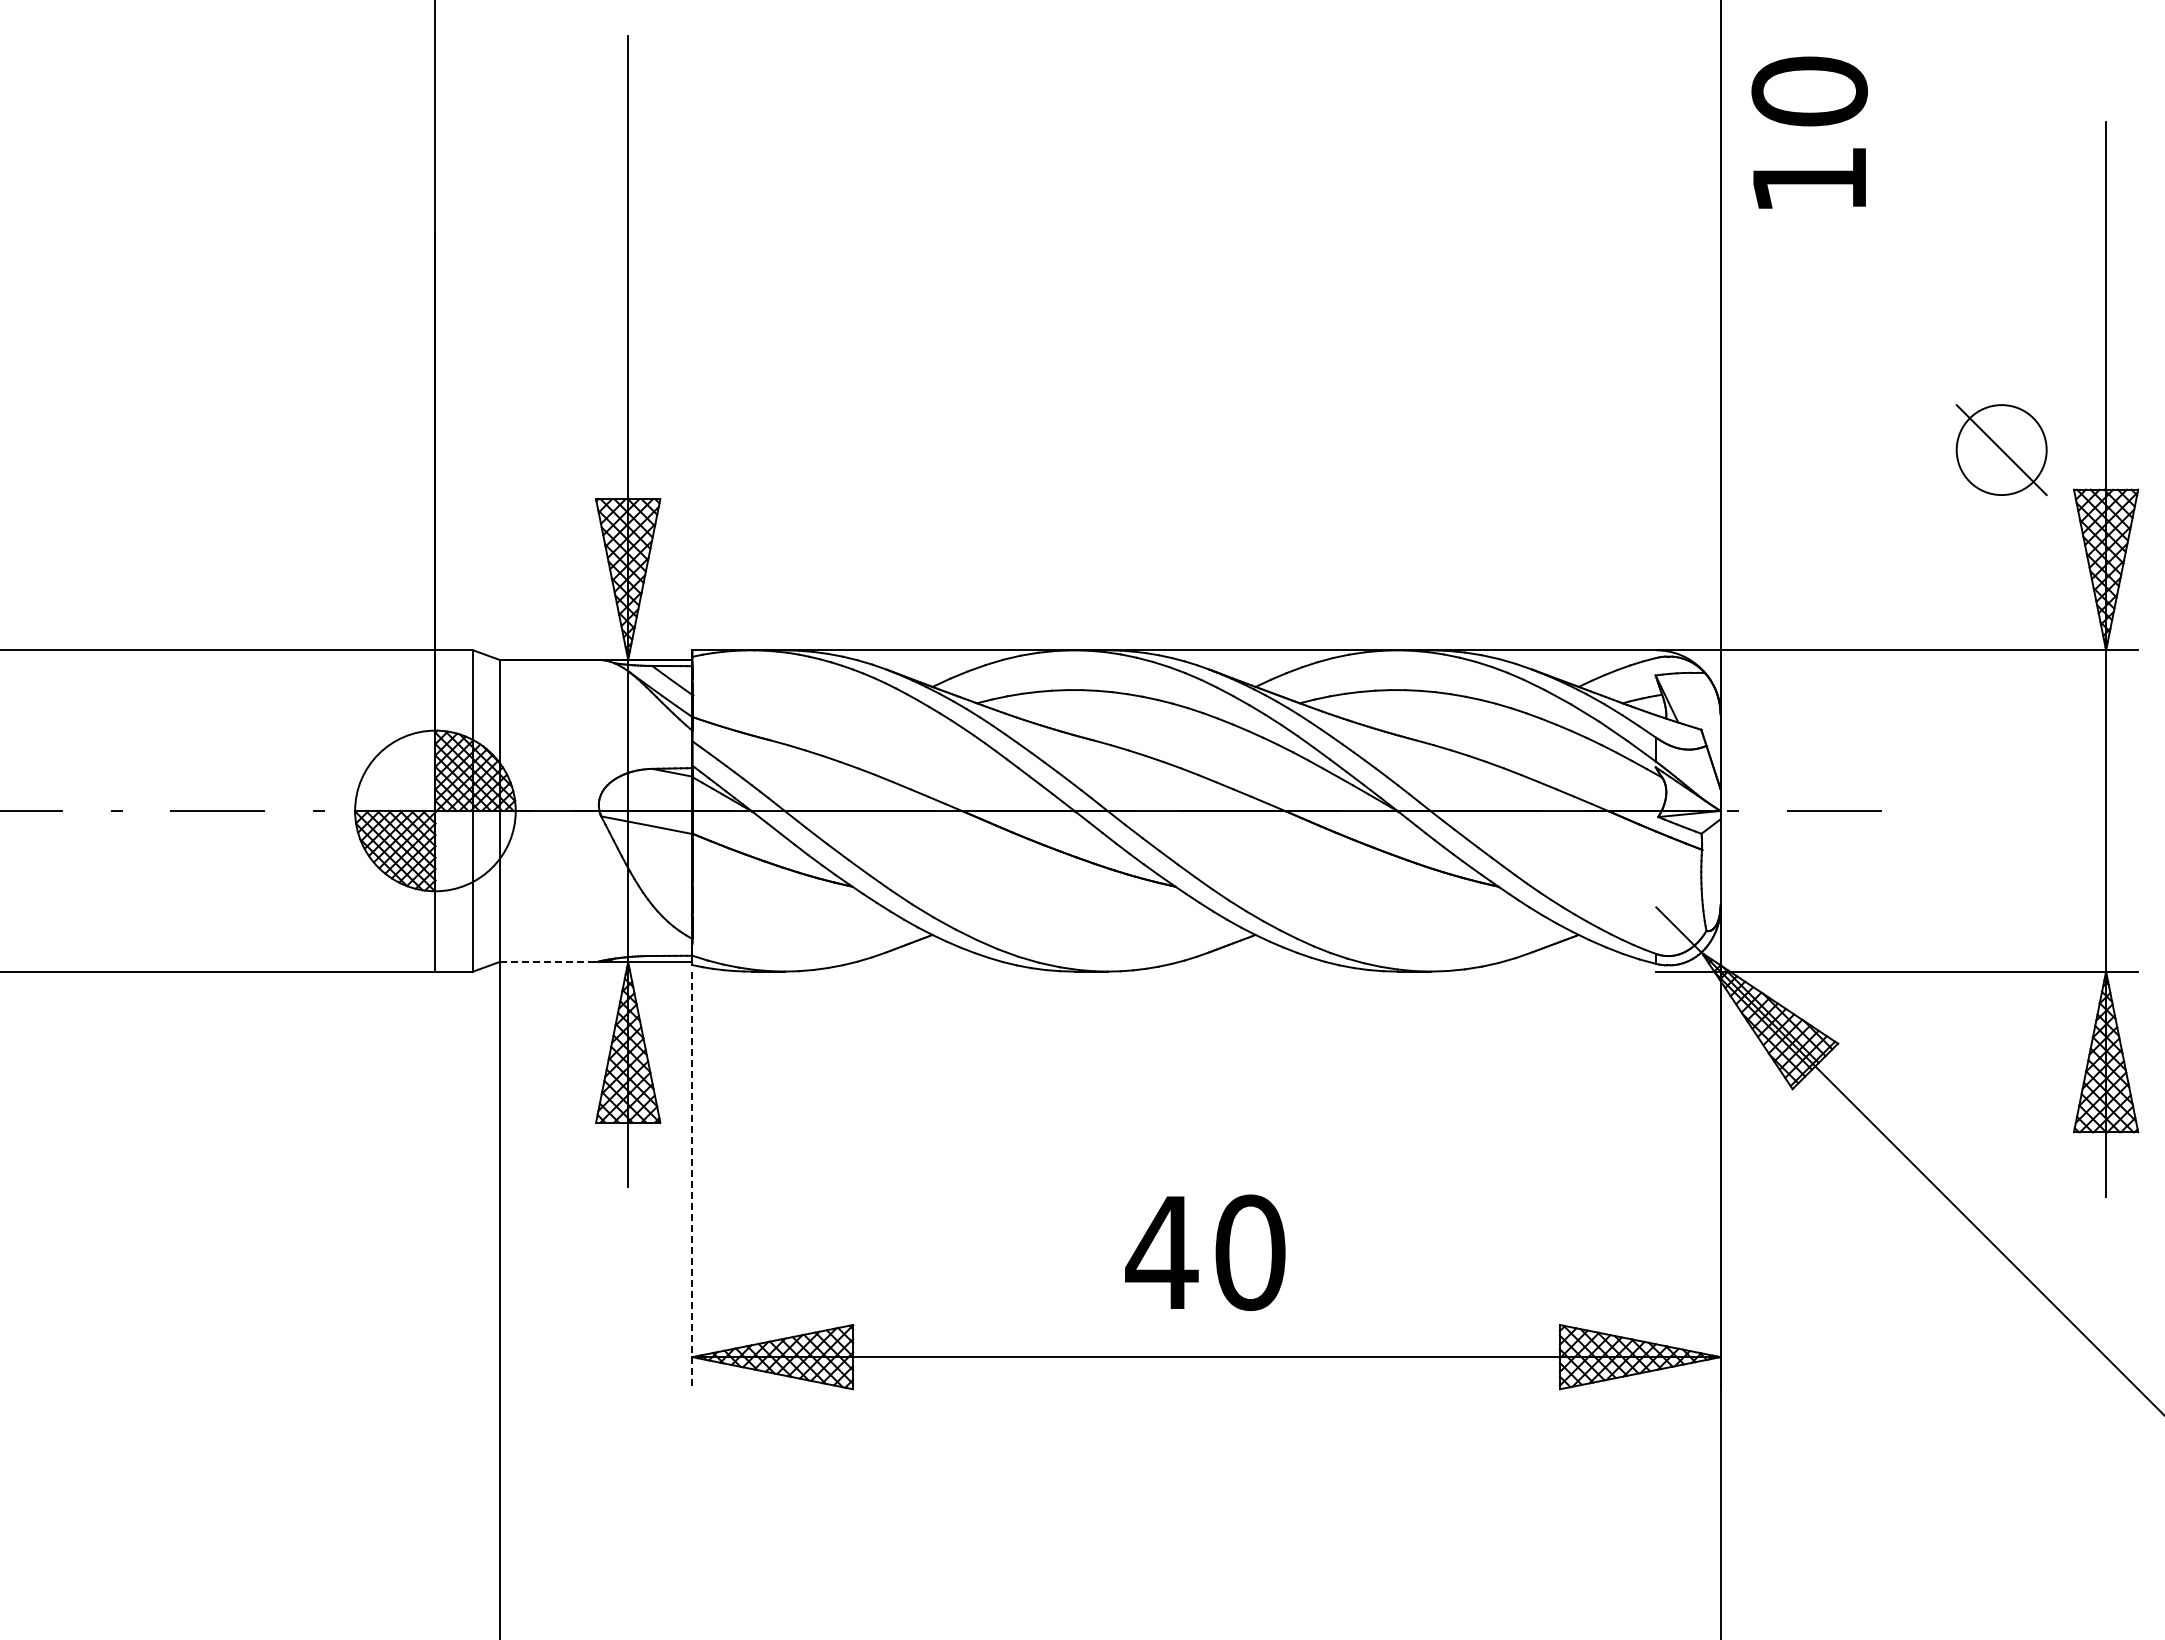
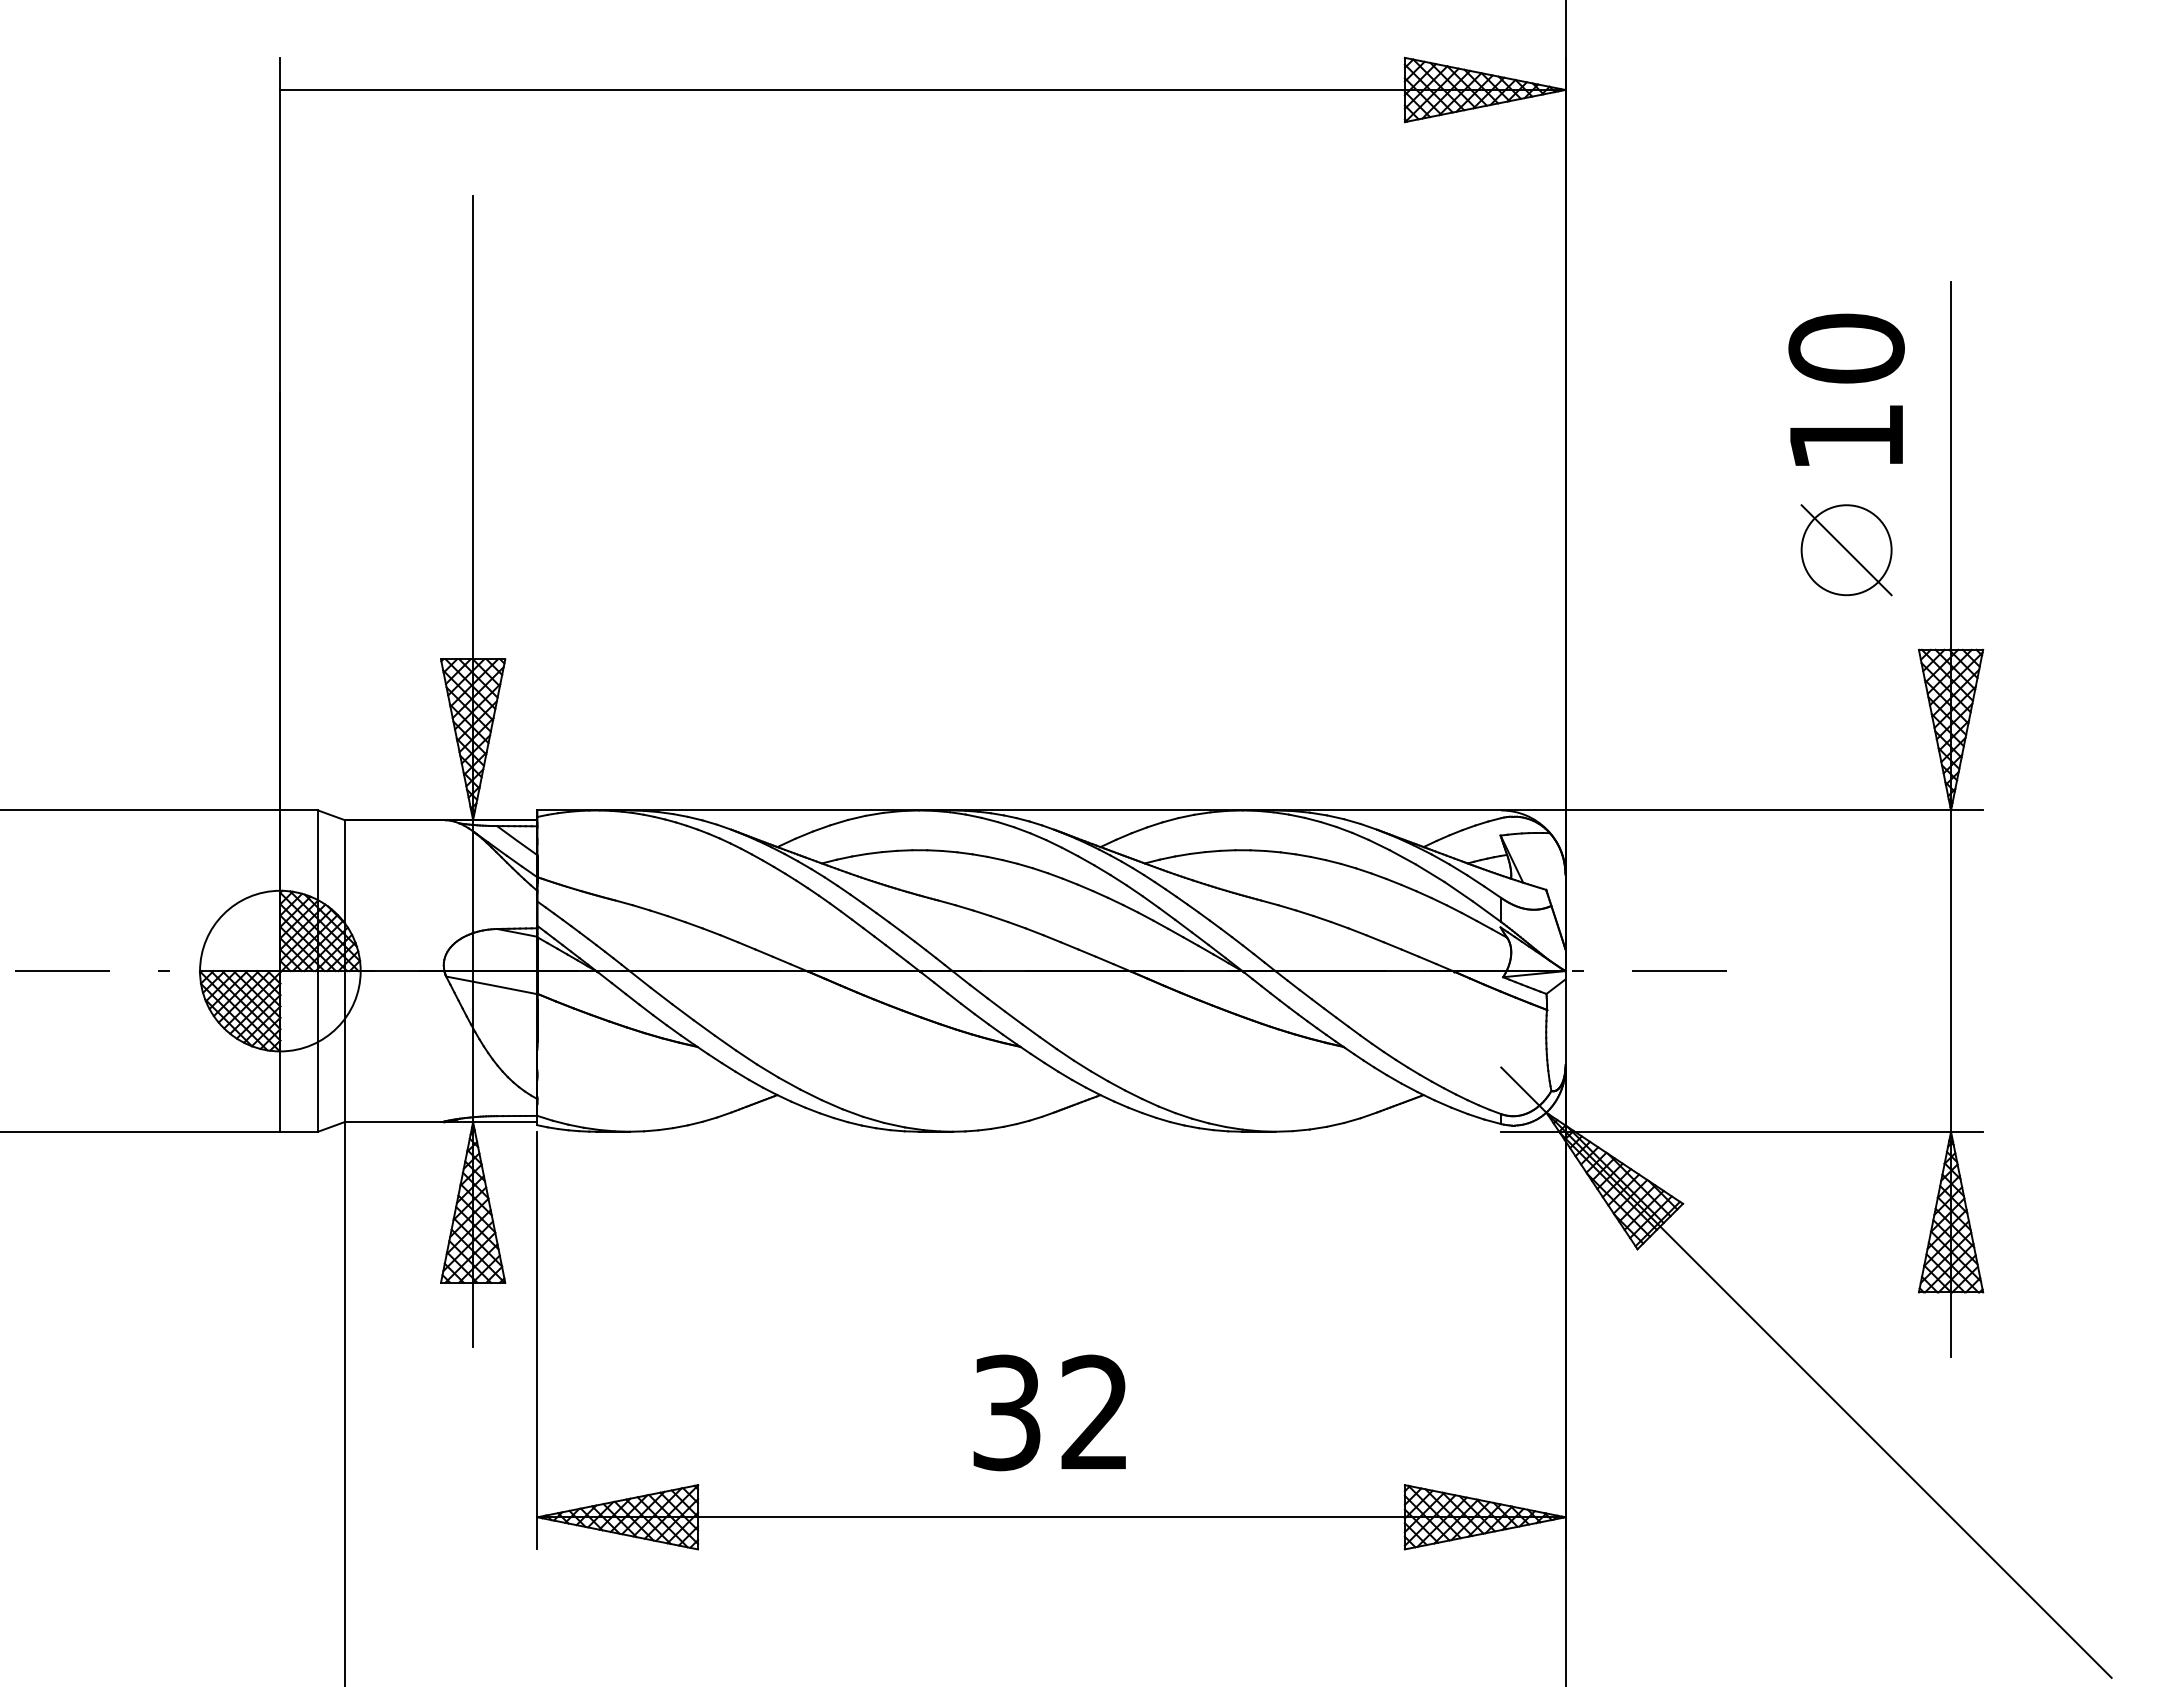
text: (1809, 132) -> (1846, 389), moved
part: (2001, 450) -> (1846, 550), moved
line: (549, 962) -> (394, 1122), dashed -> solid
line: (692, 1180) -> (537, 1340), dashed -> solid
text: (1205, 1252) -> (1050, 1412), 40 -> 32

